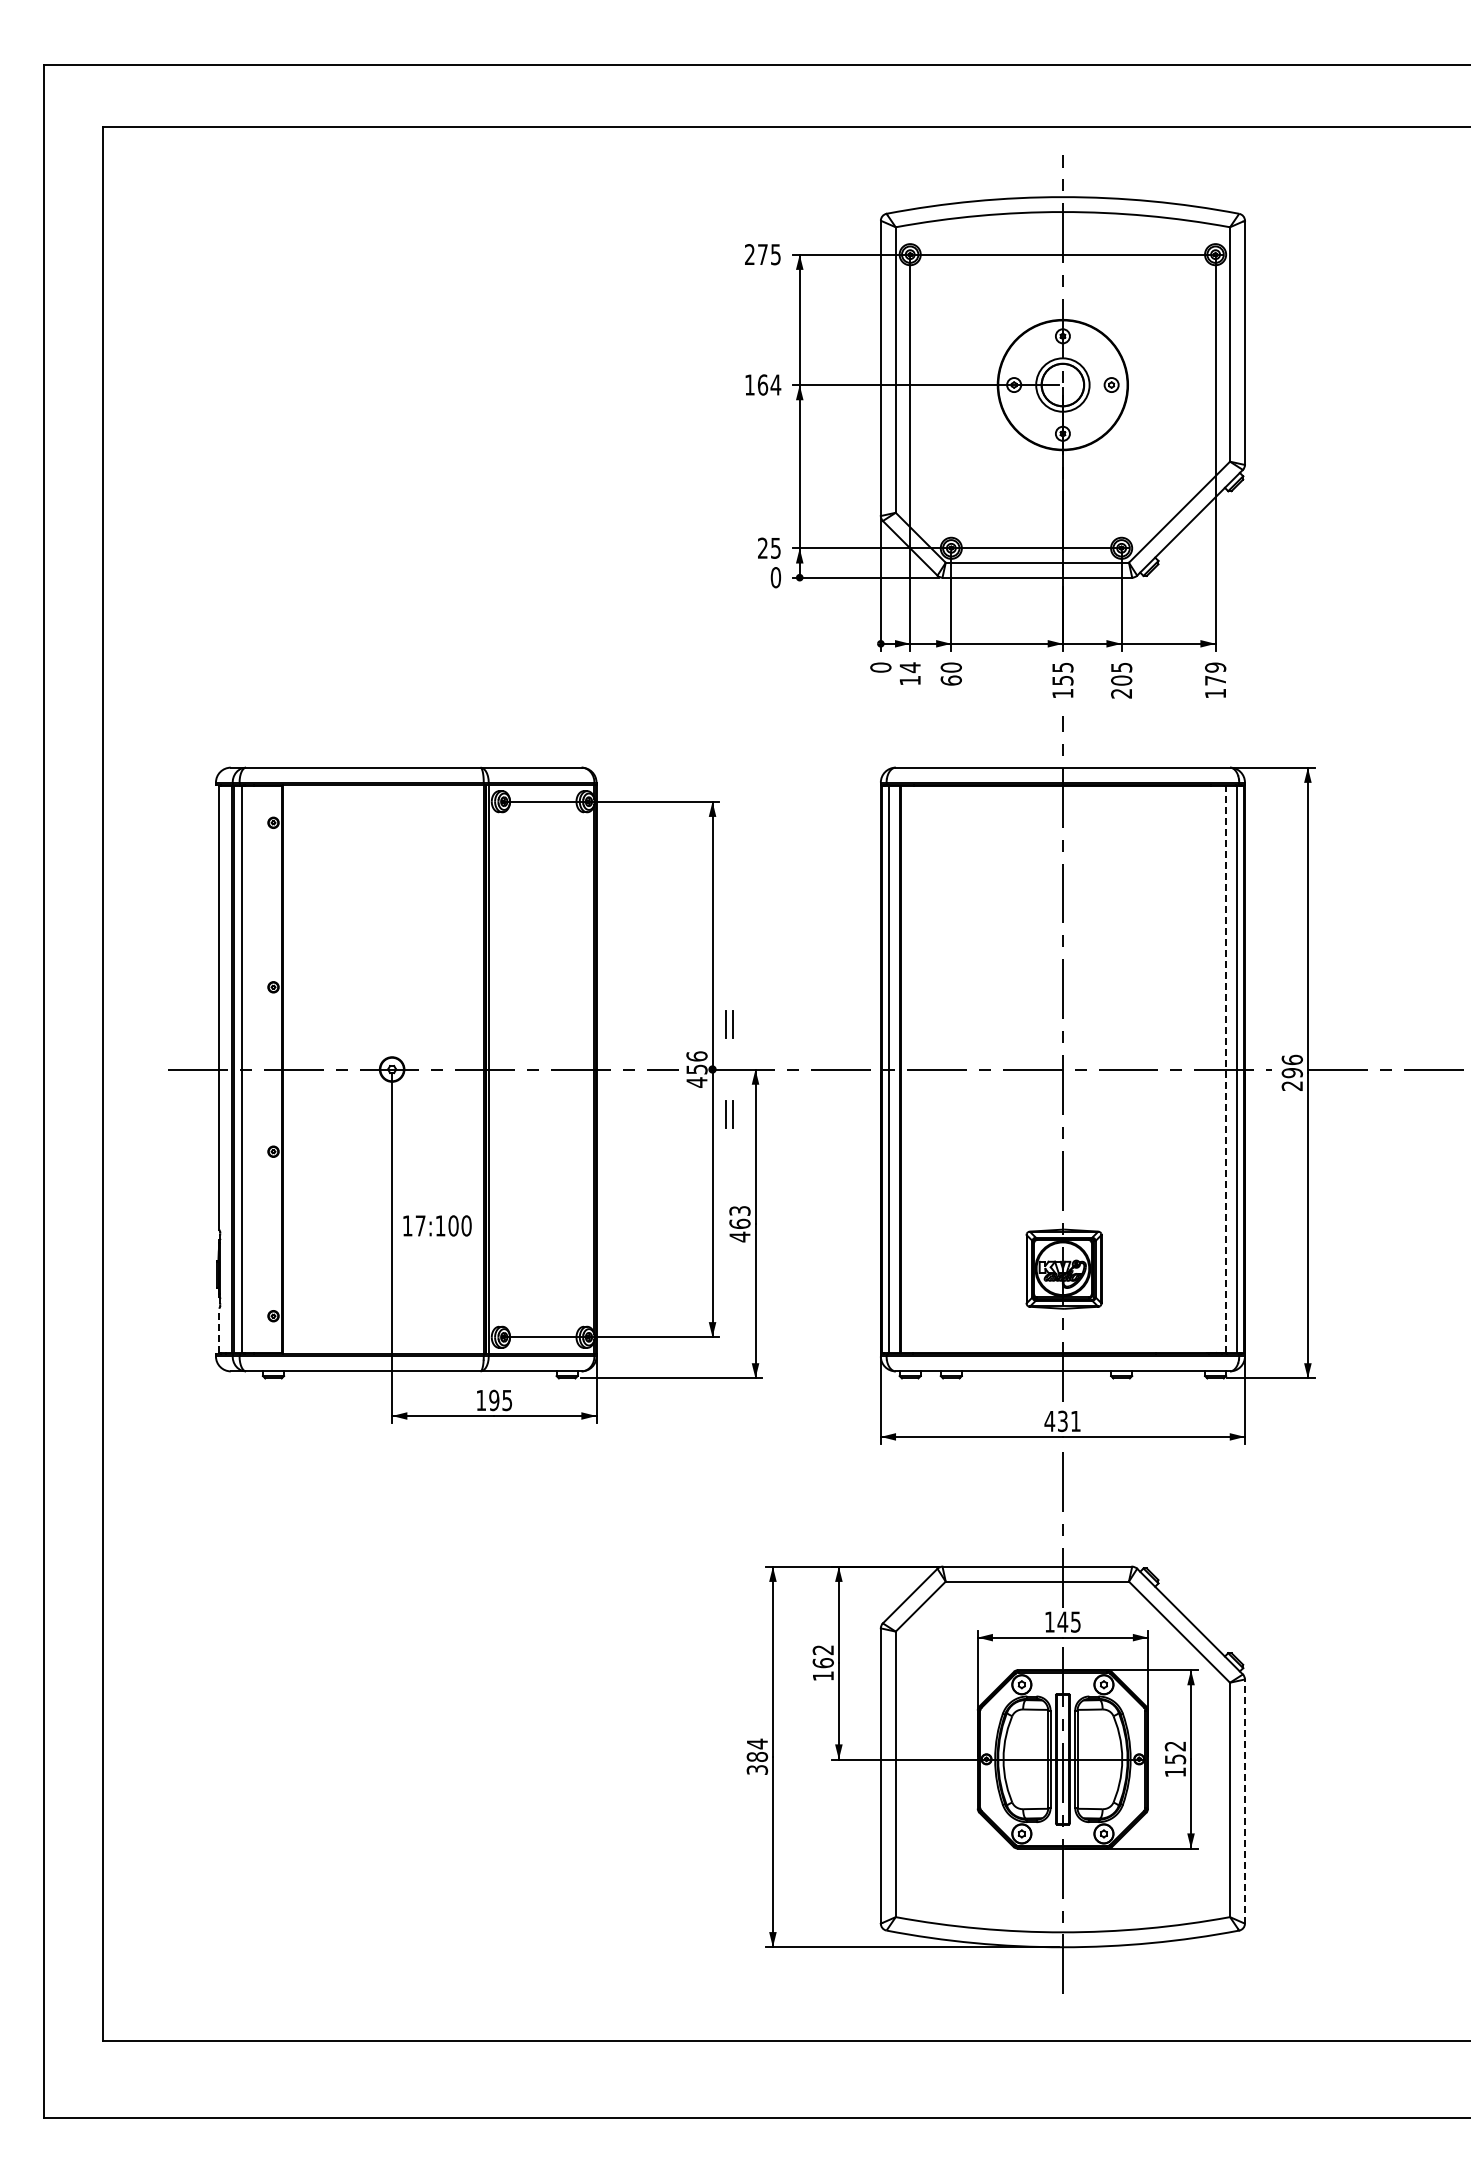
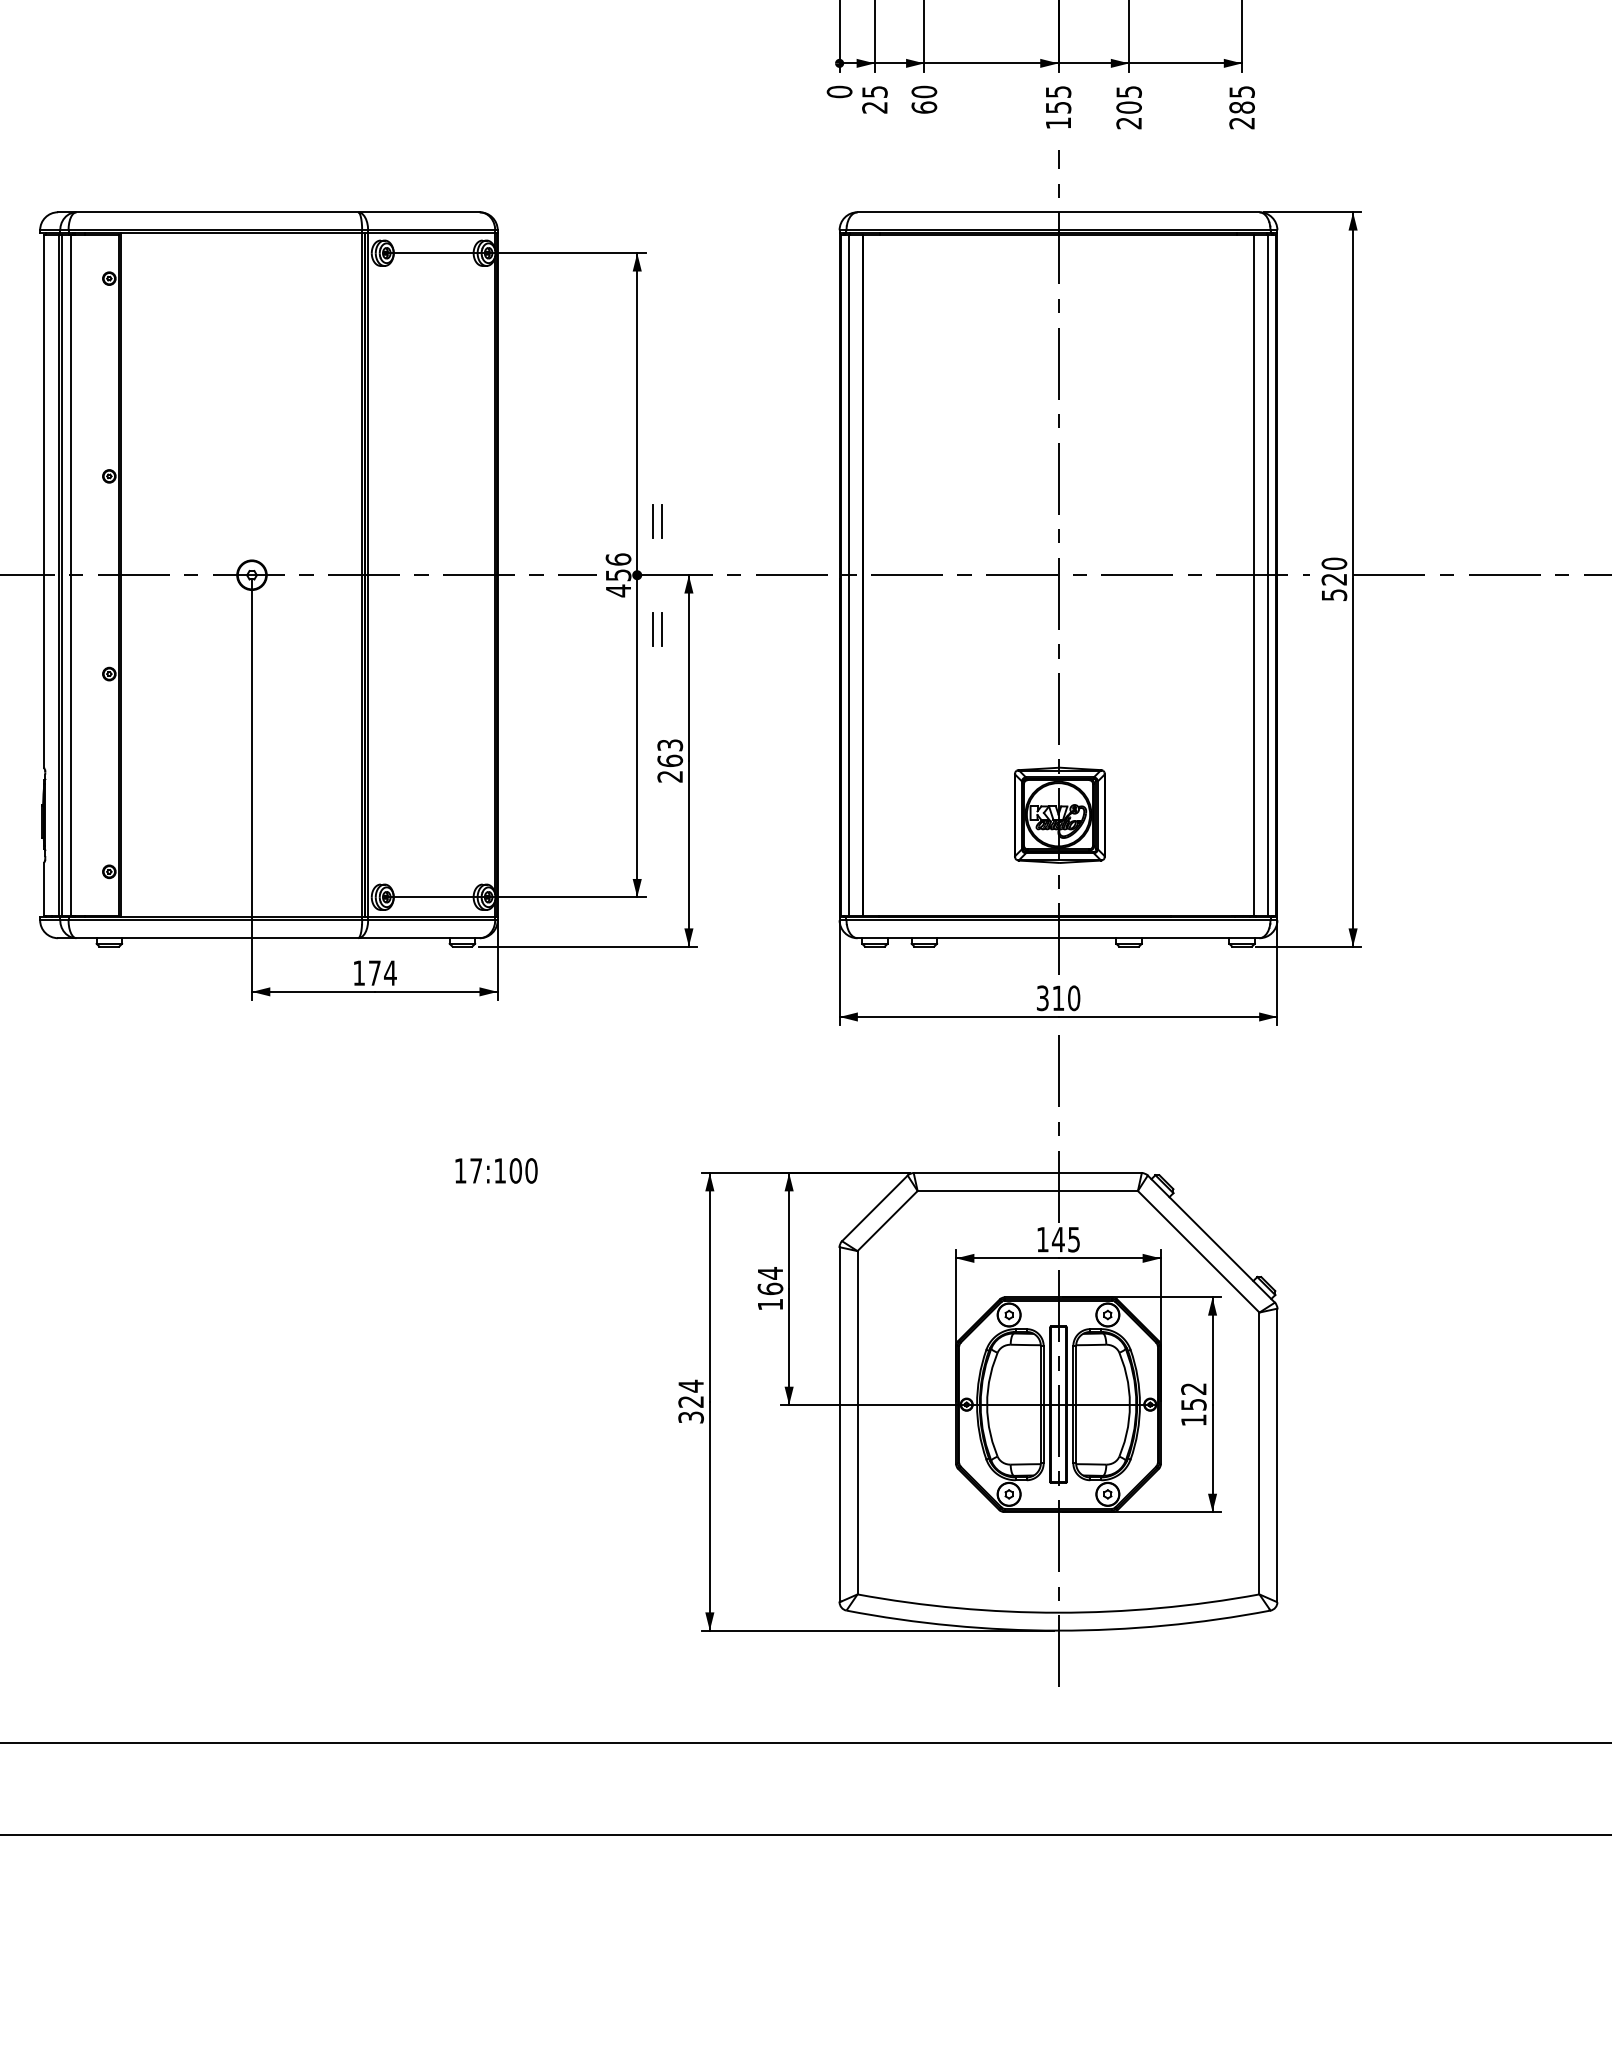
text: (909, 673) -> (874, 99), 14 -> 25
text: (1215, 680) -> (1241, 107), 179 -> 285
line: (1225, 1069) -> (1254, 575), dashed -> solid
text: (1292, 1072) -> (1334, 578), 296 -> 520
text: (437, 1225) -> (496, 1170), moved
text: (739, 1236) -> (669, 776), 463 -> 263
line: (219, 1330) -> (44, 889), dashed -> solid
text: (500, 1400) -> (382, 973), 195 -> 174
text: (1062, 1421) -> (1058, 998), 431 -> 310
text: (822, 1649) -> (769, 1272), 162 -> 164
text: (757, 1756) -> (691, 1401), 384 -> 324
line: (1244, 1801) -> (1276, 1455), dashed -> solid

